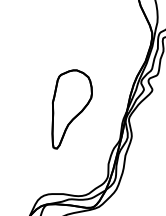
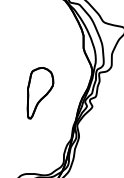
part: (72, 109) -> (40, 93), moved

